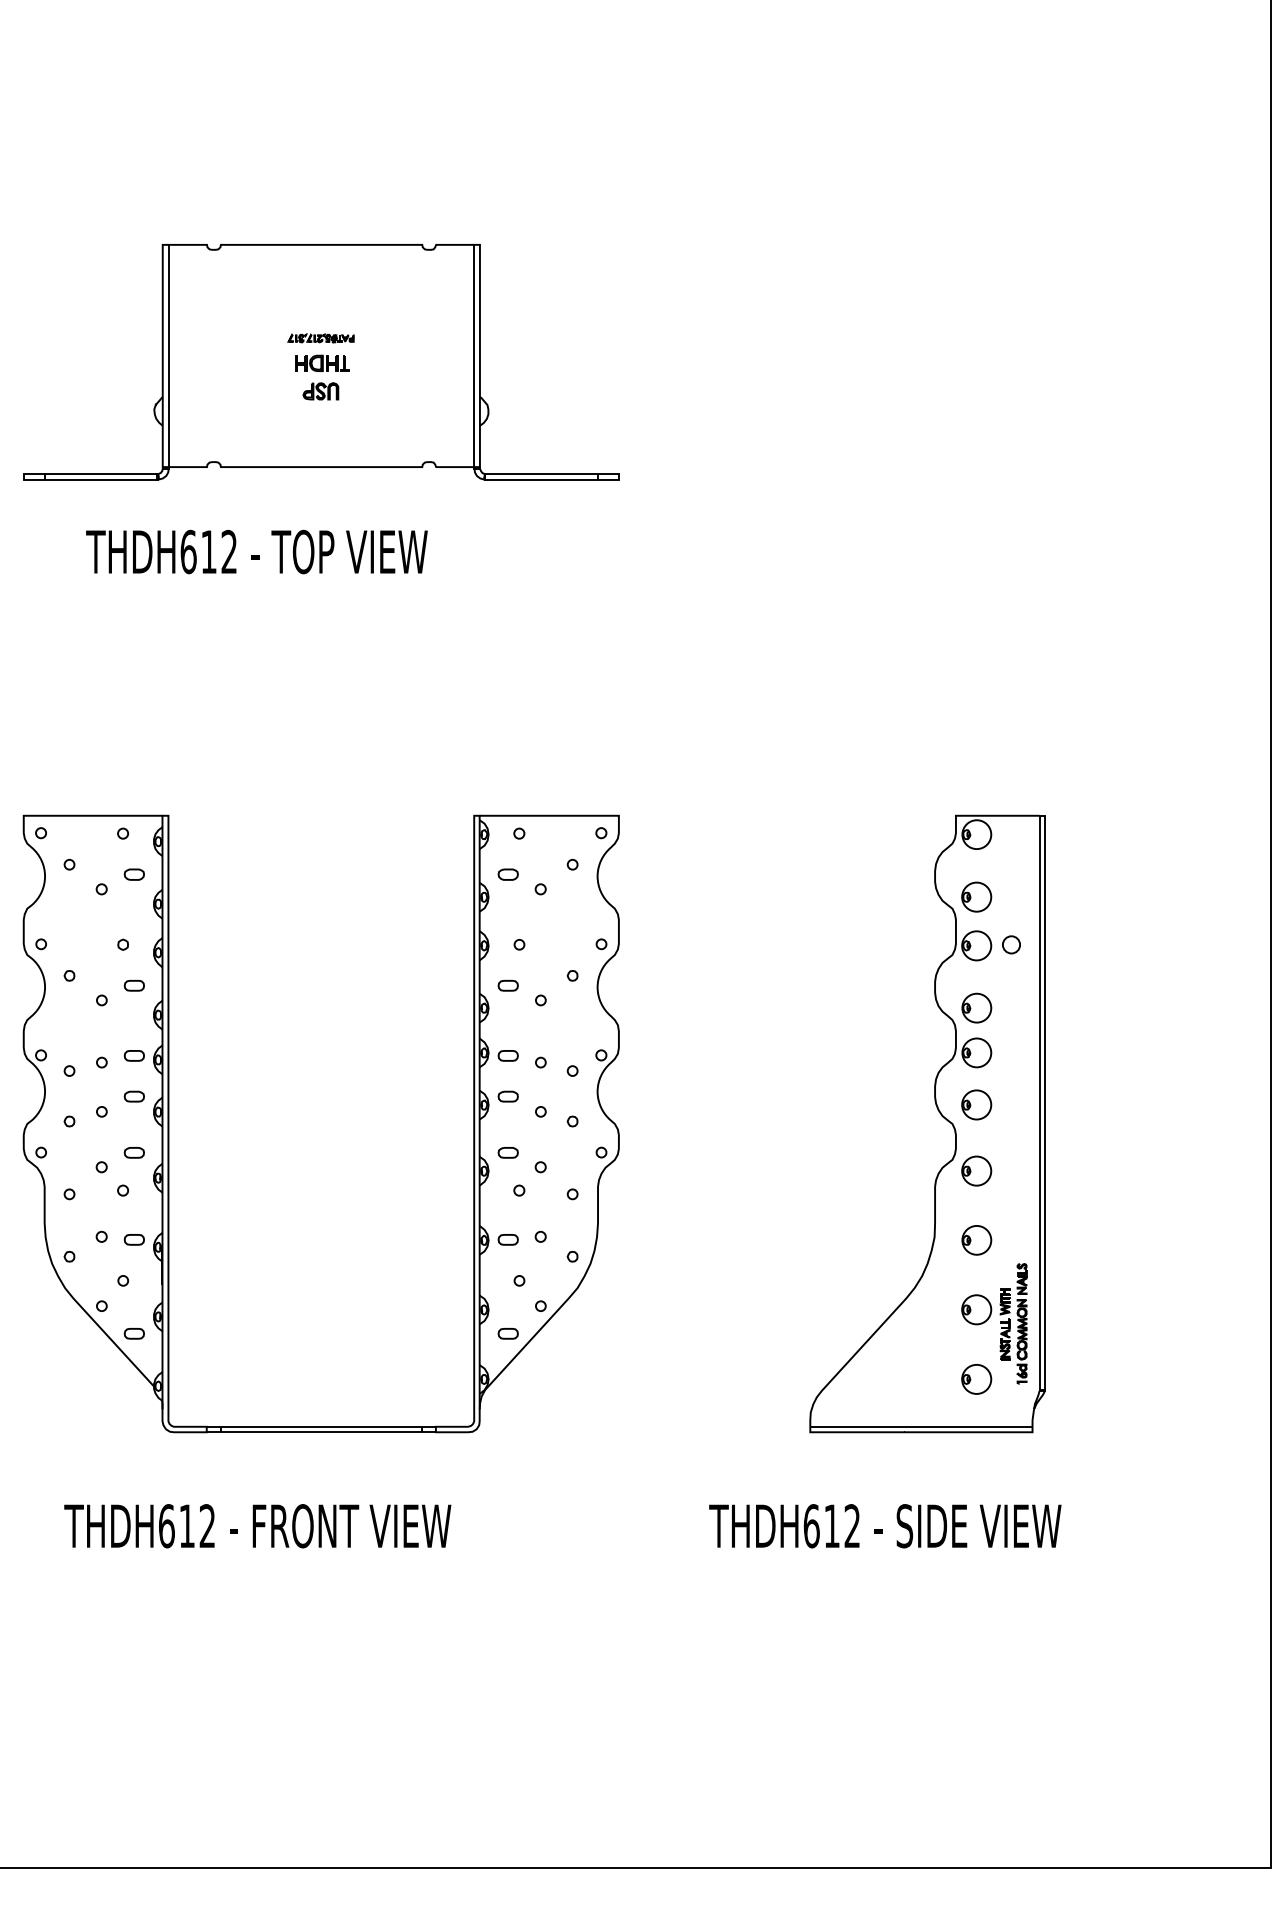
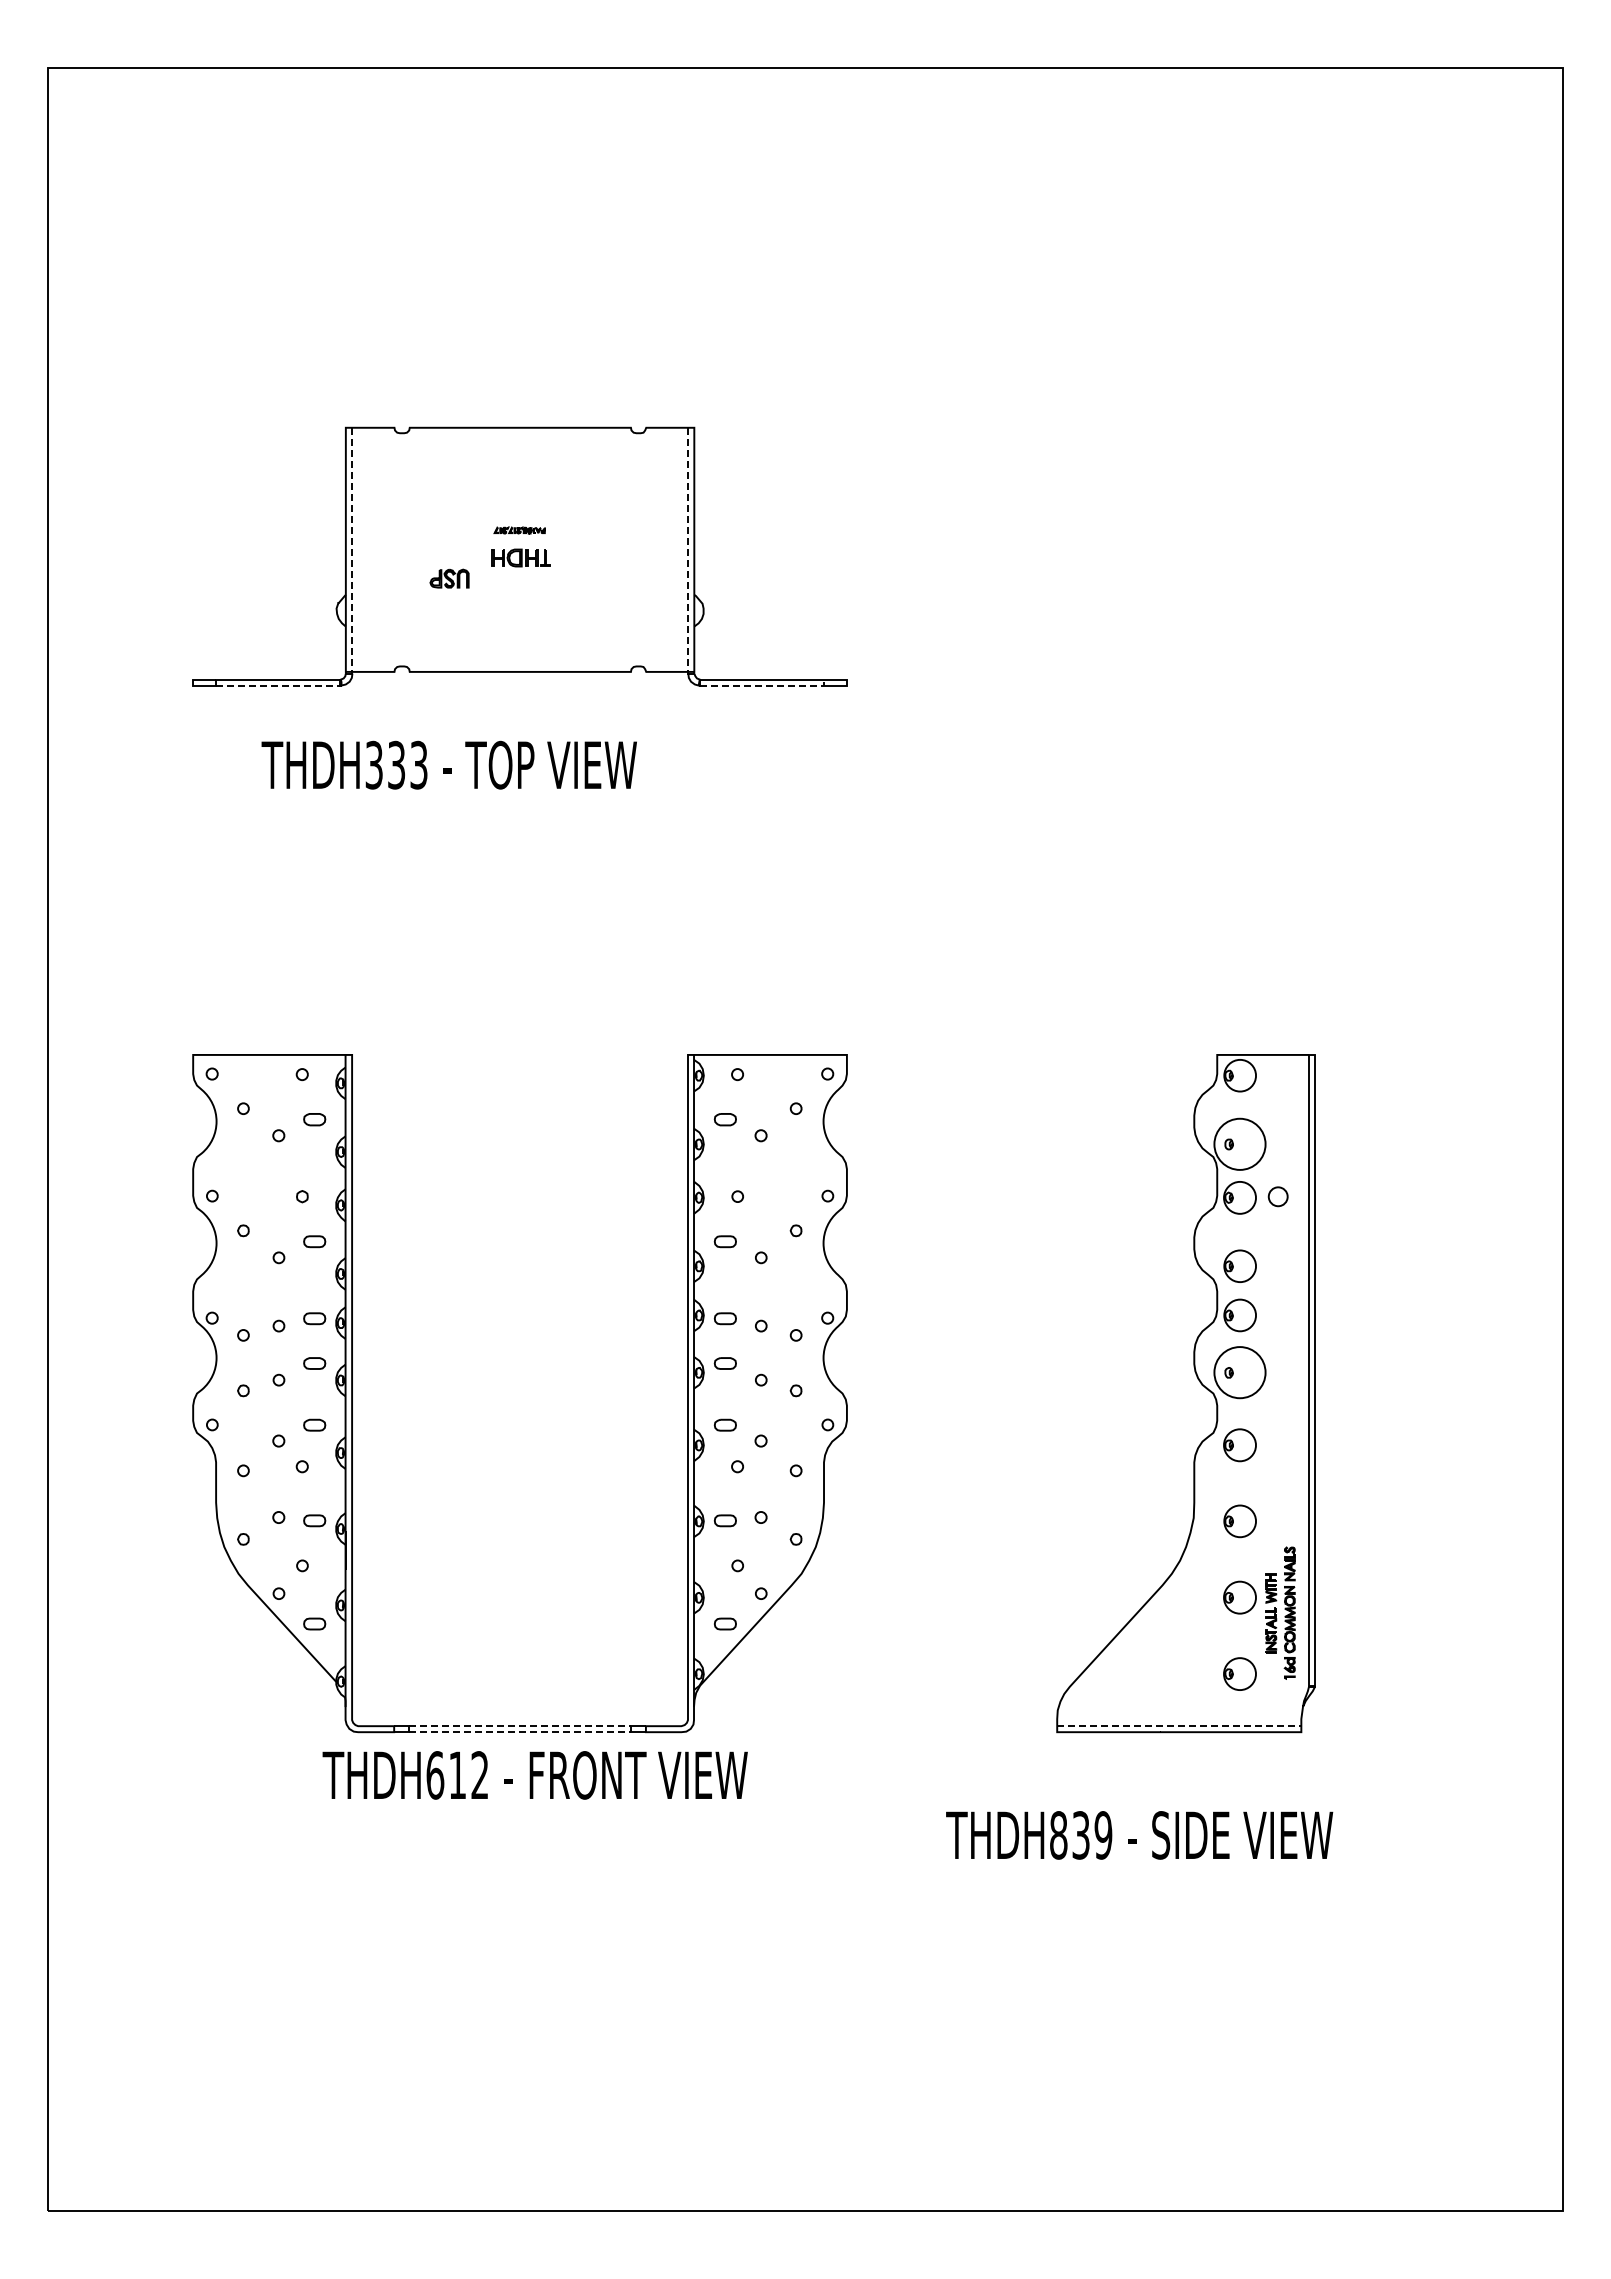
part: (320, 338) -> (519, 530), size x0.7
line: (168, 356) -> (352, 550), solid -> dashed
line: (474, 356) -> (688, 550), solid -> dashed
part: (320, 391) -> (449, 578), moved
line: (101, 479) -> (278, 685), solid -> dashed
line: (546, 479) -> (767, 685), solid -> dashed
text: (208, 551) -> (396, 764), THDH612 -> THDH333
circle: (976, 897) -> (1239, 1144), size x1.6
circle: (976, 1104) -> (1239, 1372), size x1.6
line: (321, 1427) -> (520, 1726), solid -> dashed
line: (921, 1427) -> (1179, 1726), solid -> dashed
line: (321, 1432) -> (520, 1732), solid -> dashed
text: (257, 1526) -> (534, 1775), moved
text: (832, 1526) -> (1081, 1835), THDH612 -> THDH839

